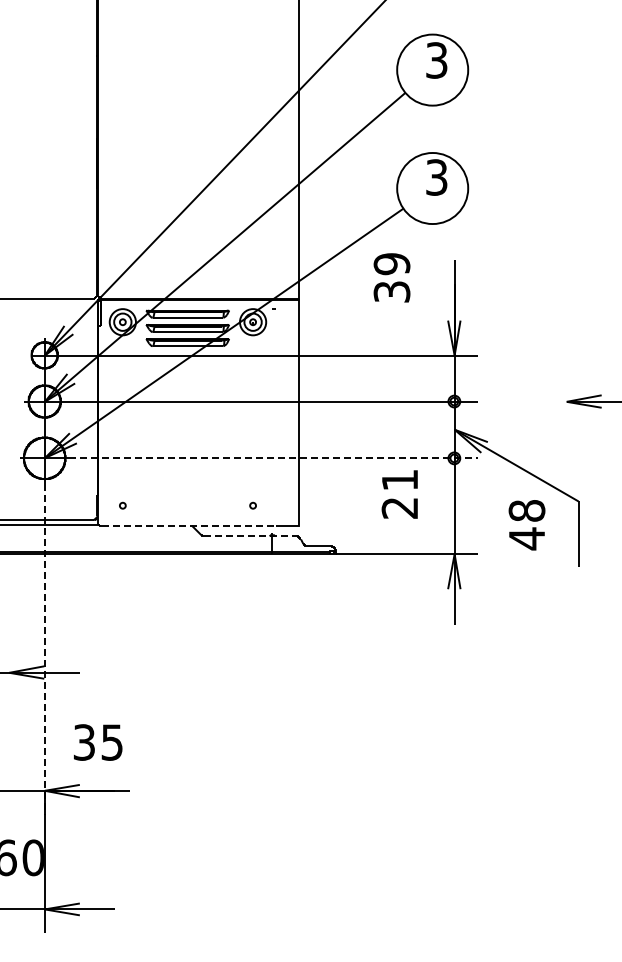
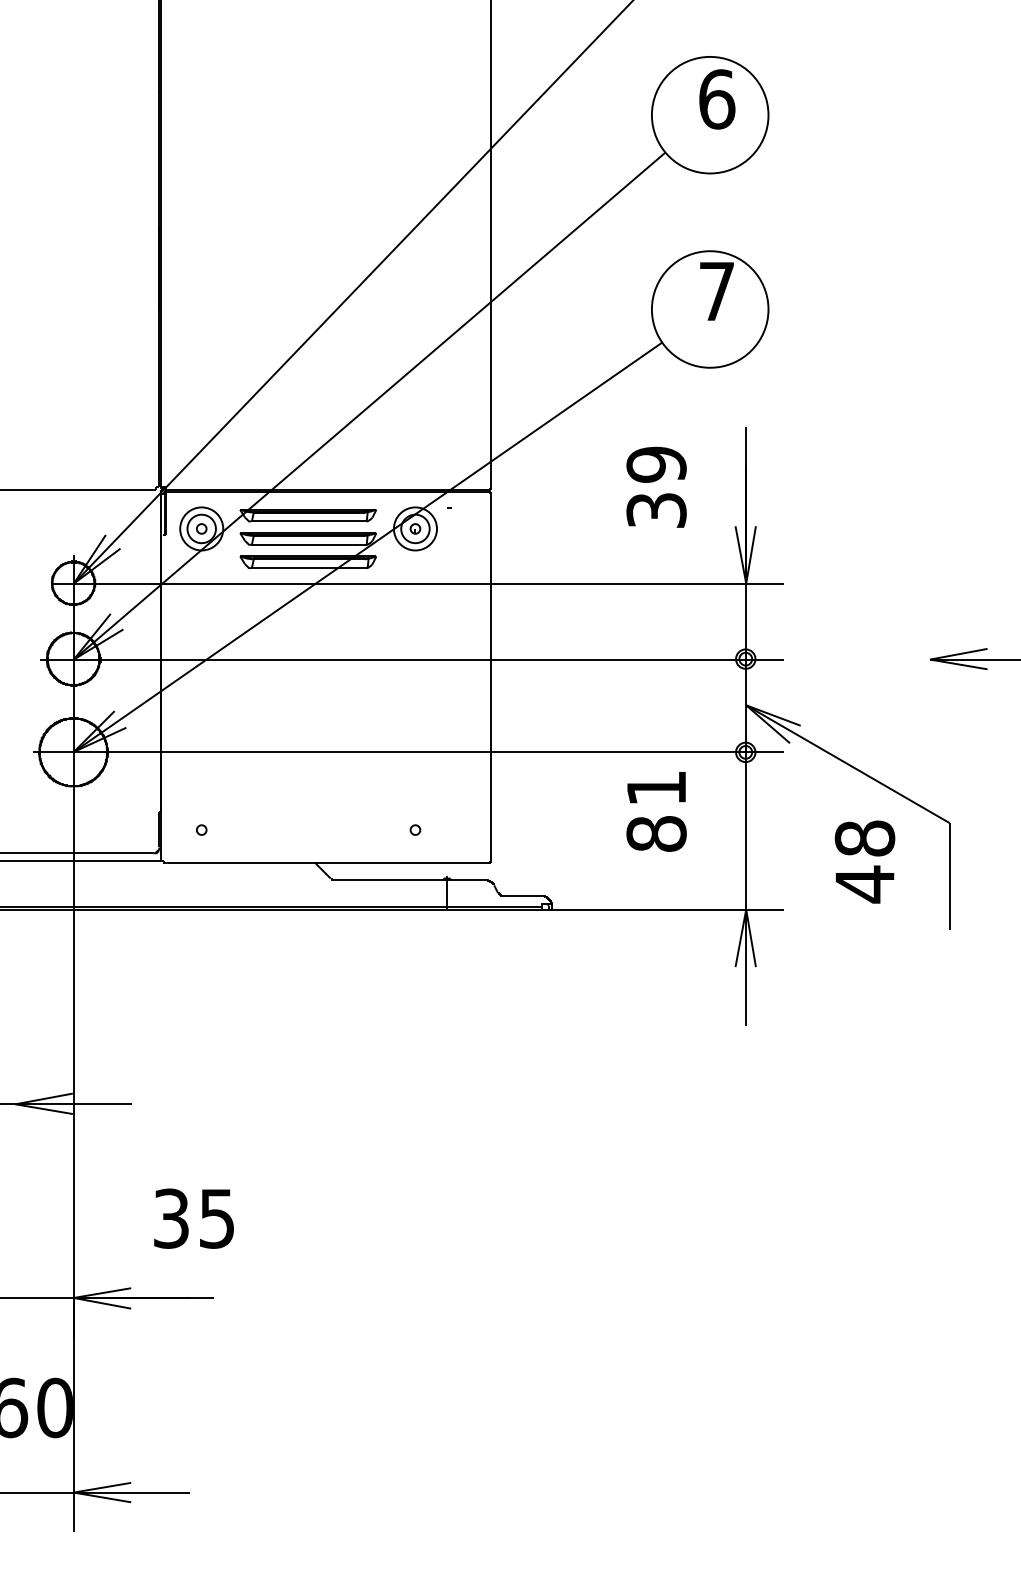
text: (437, 60) -> (718, 99), 3 -> 6
text: (436, 177) -> (716, 291), 3 -> 7
text: (391, 277) -> (655, 486), moved
line: (273, 458) -> (448, 752), dashed -> solid
text: (399, 507) -> (655, 832), 21 -> 81
line: (188, 525) -> (309, 862), dashed -> solid
line: (250, 536) -> (411, 880), dashed -> solid
line: (44, 649) -> (73, 1066), dashed -> solid
text: (98, 742) -> (194, 1218), moved

